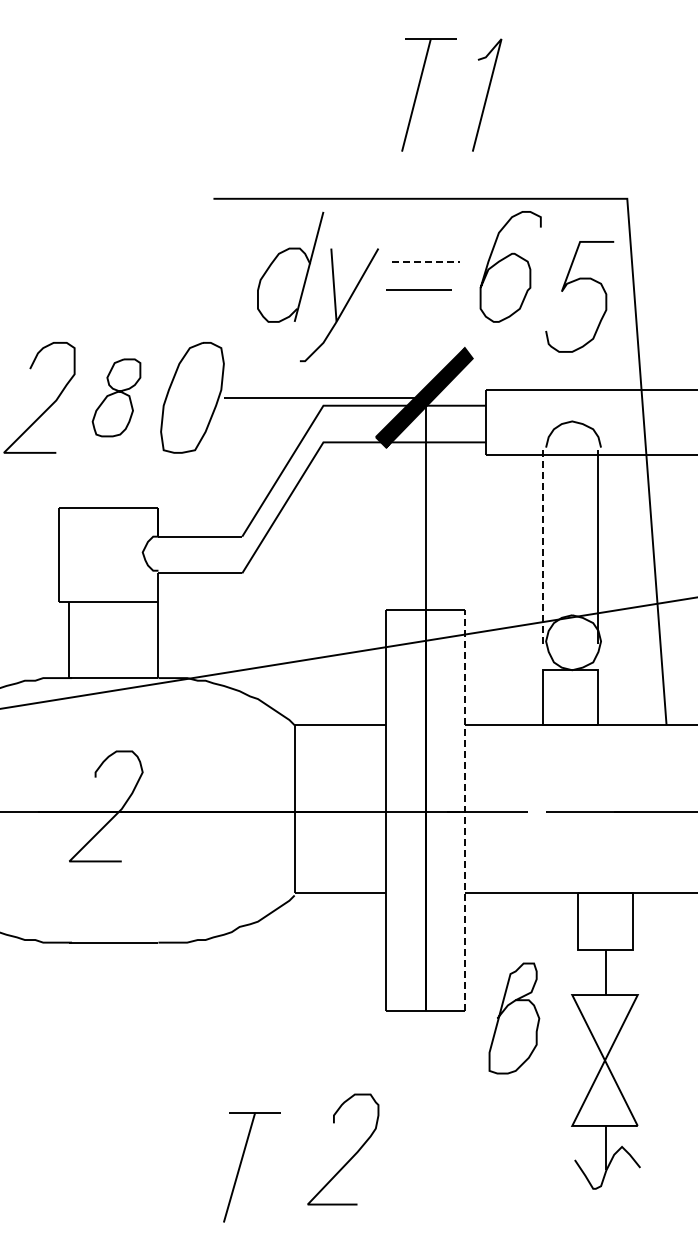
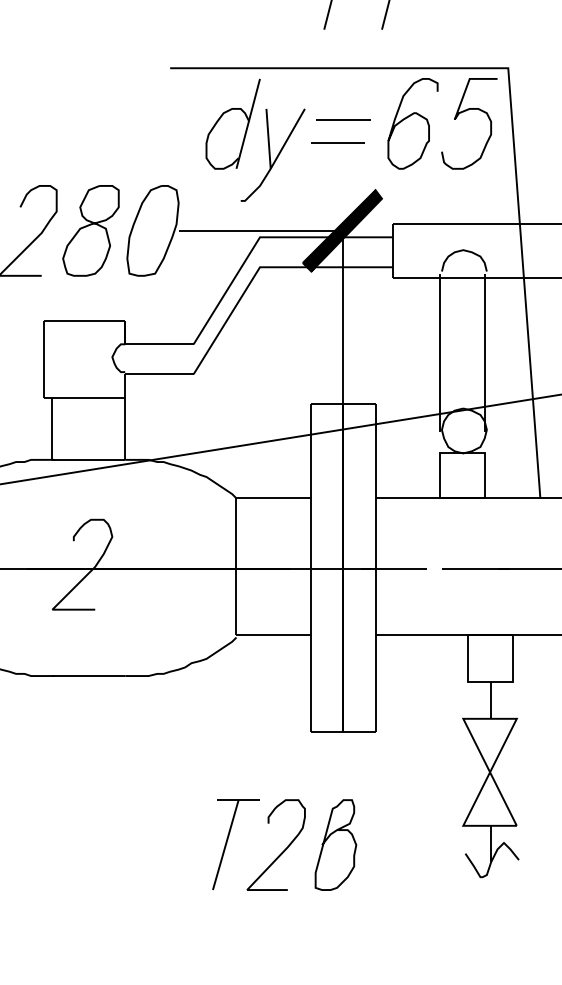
line: (426, 261) -> (344, 119), dashed -> solid
curve: (573, 282) -> (464, 112), moved
part: (116, 397) -> (90, 230), size x1.43
line: (543, 547) -> (439, 353), dashed -> solid
line: (464, 809) -> (375, 567), dashed -> solid
curve: (505, 1010) -> (328, 838), moved
part: (241, 1165) -> (227, 843), moved

